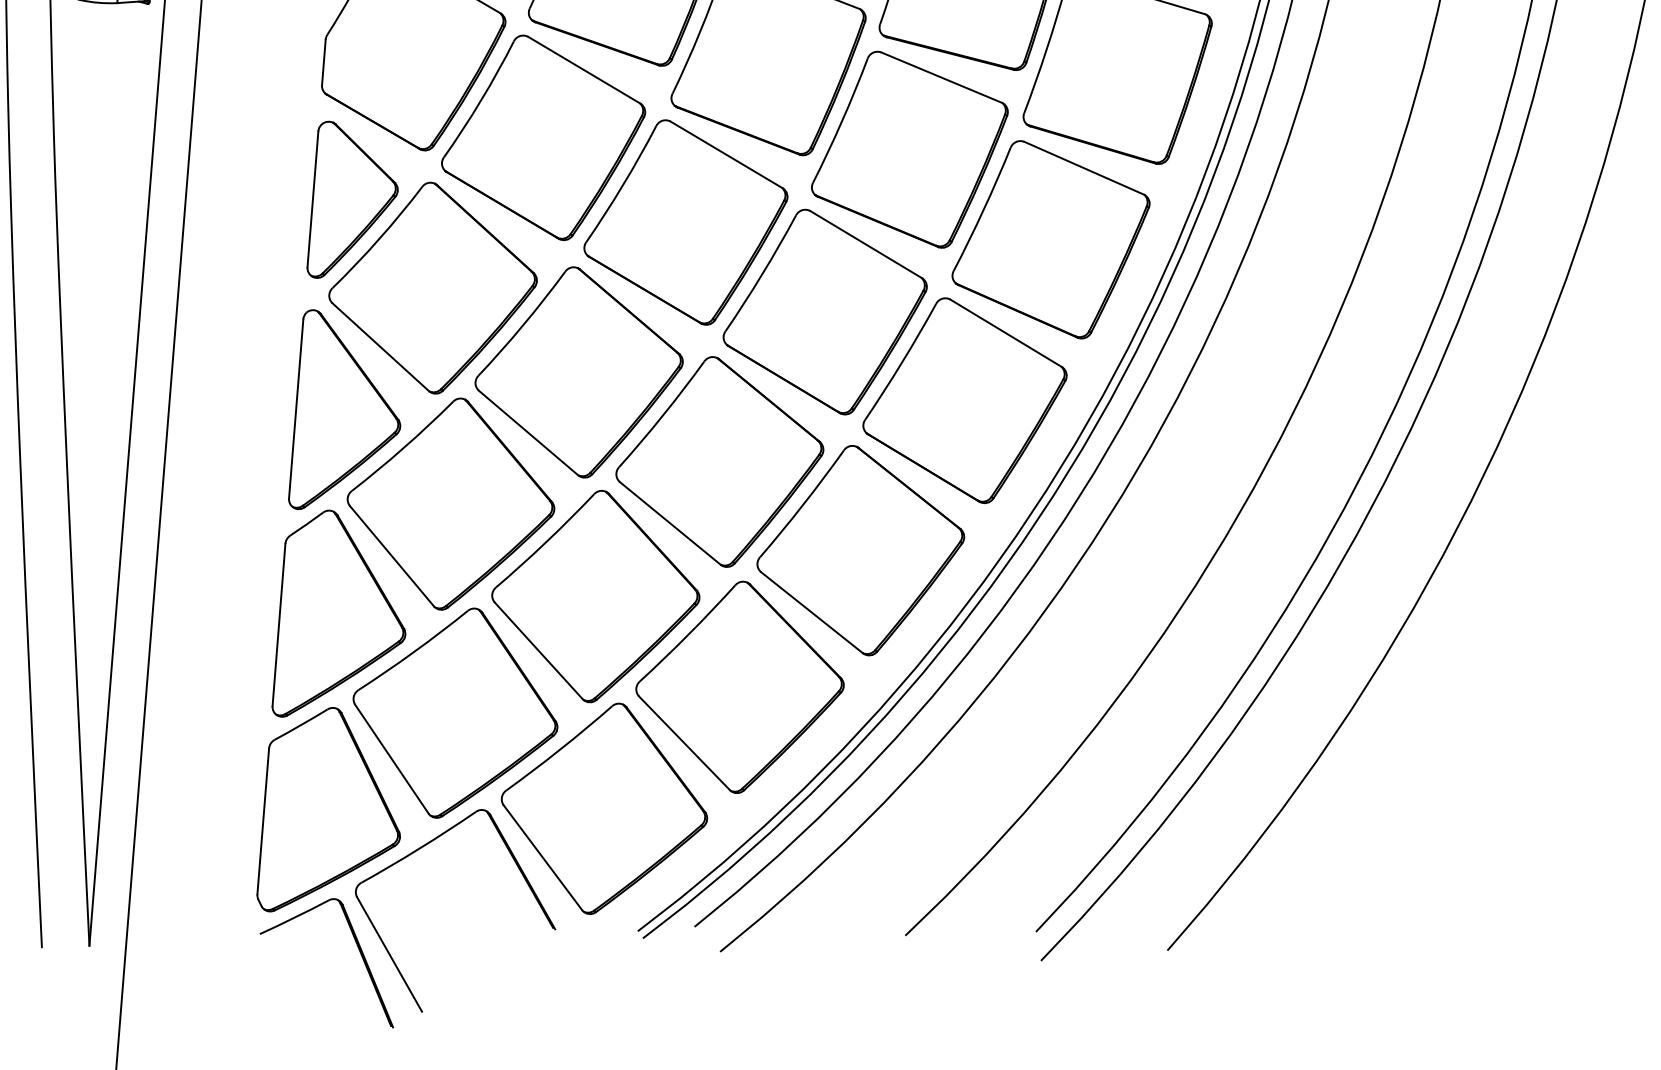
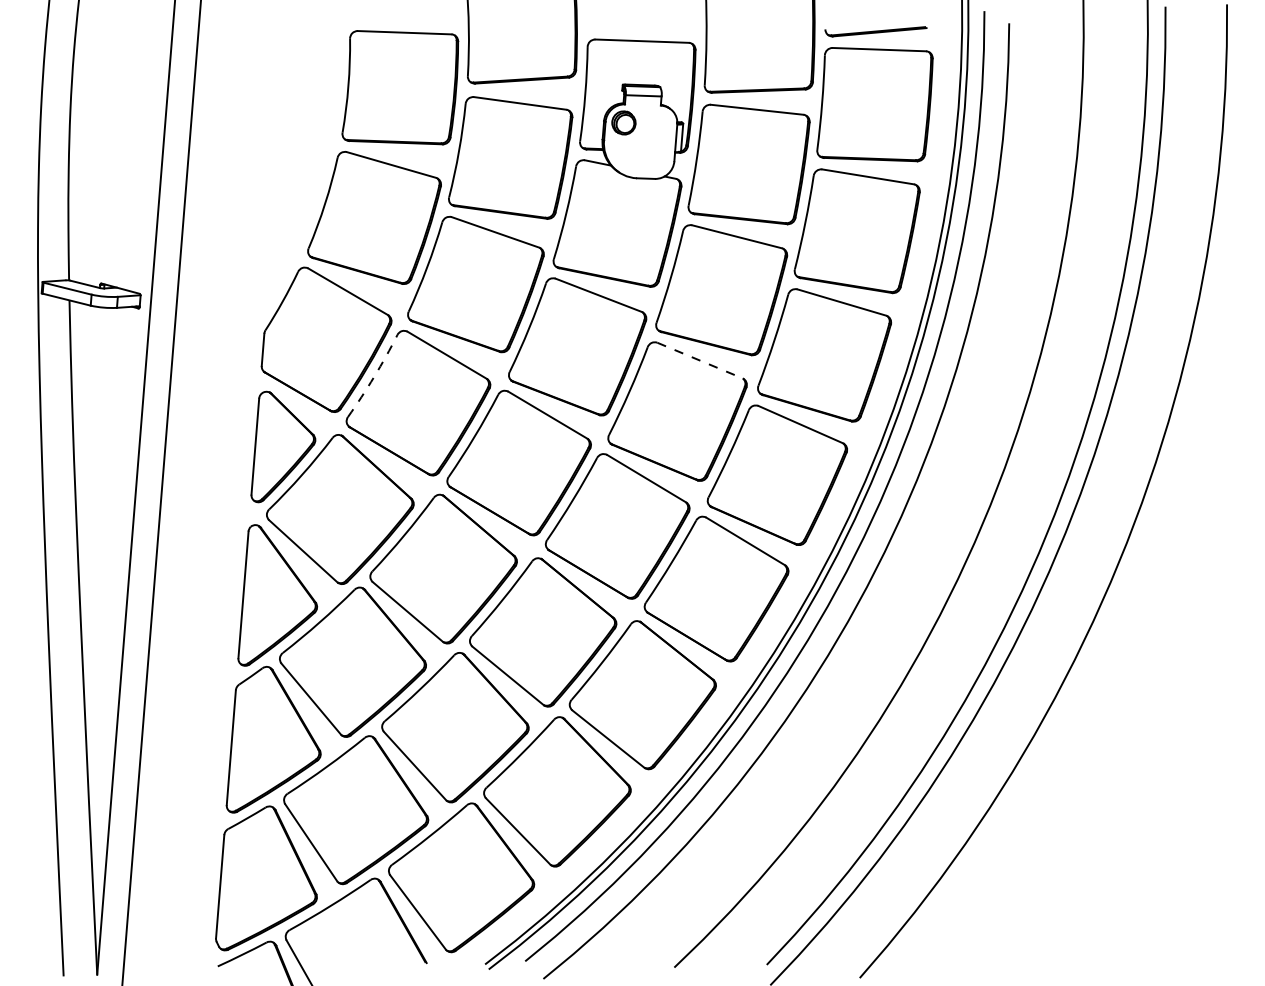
line: (942, 77) -> (700, 360), solid -> dashed
arc: (481, 100) -> (374, 376), solid -> dashed

